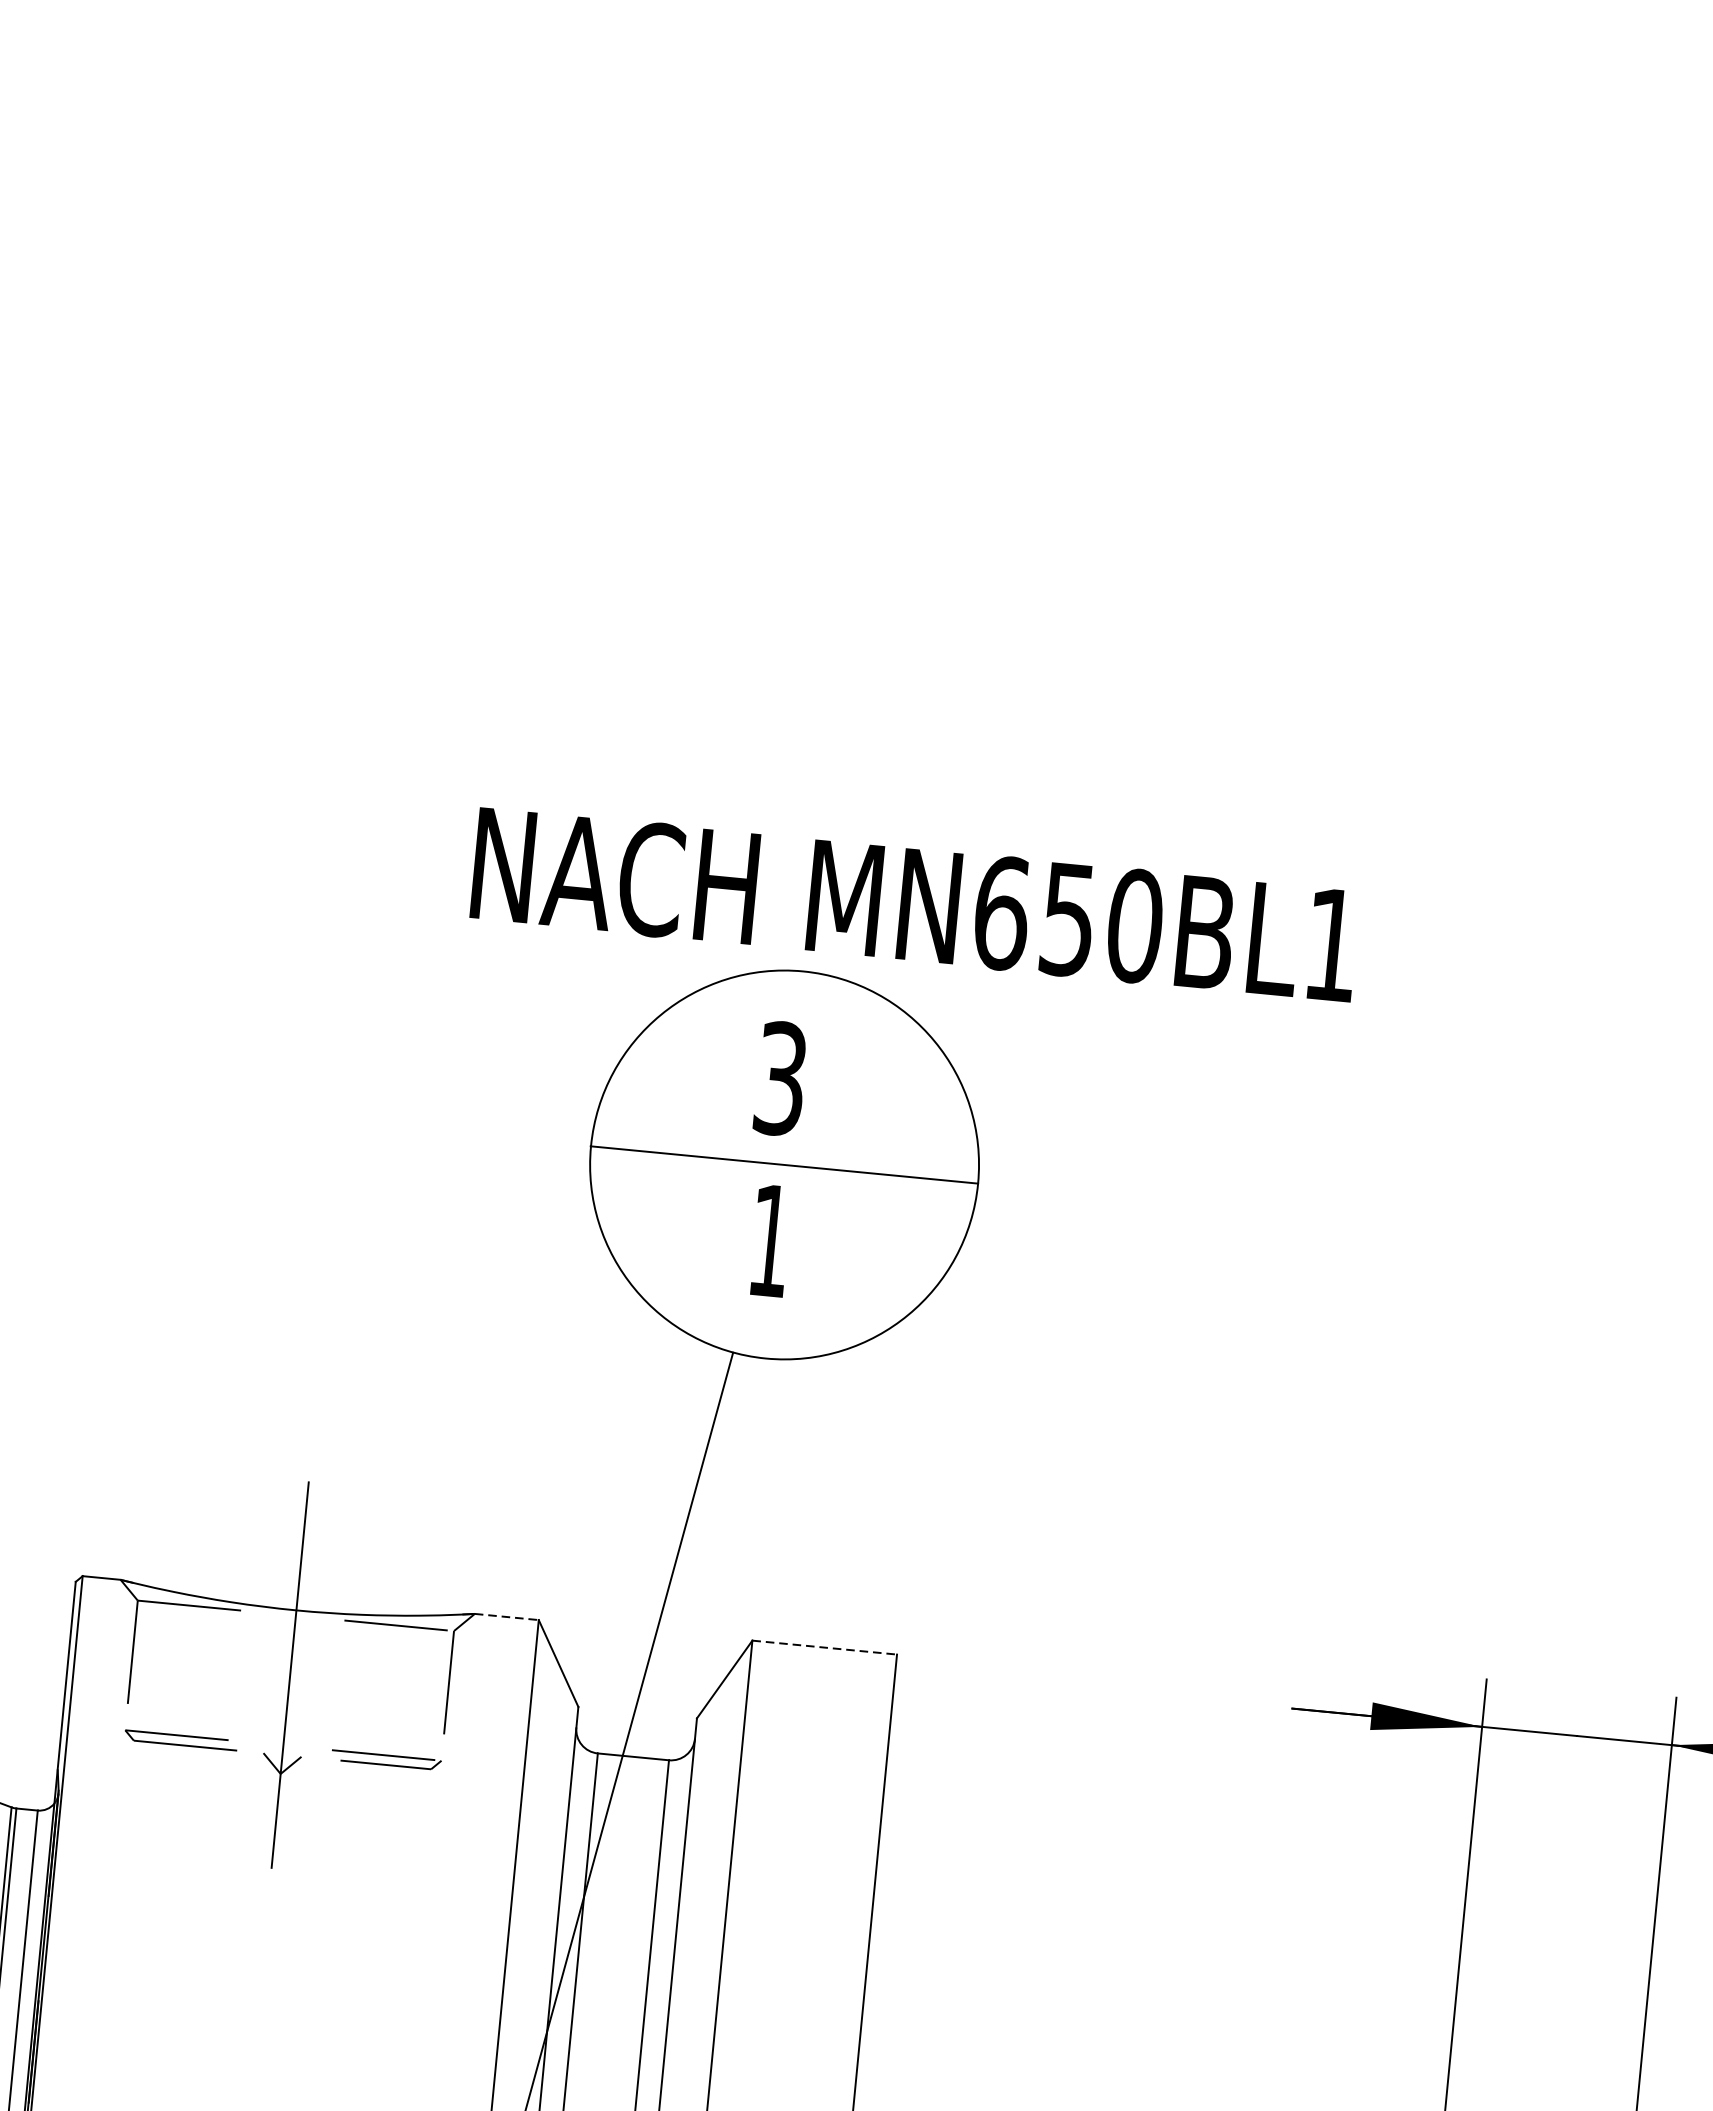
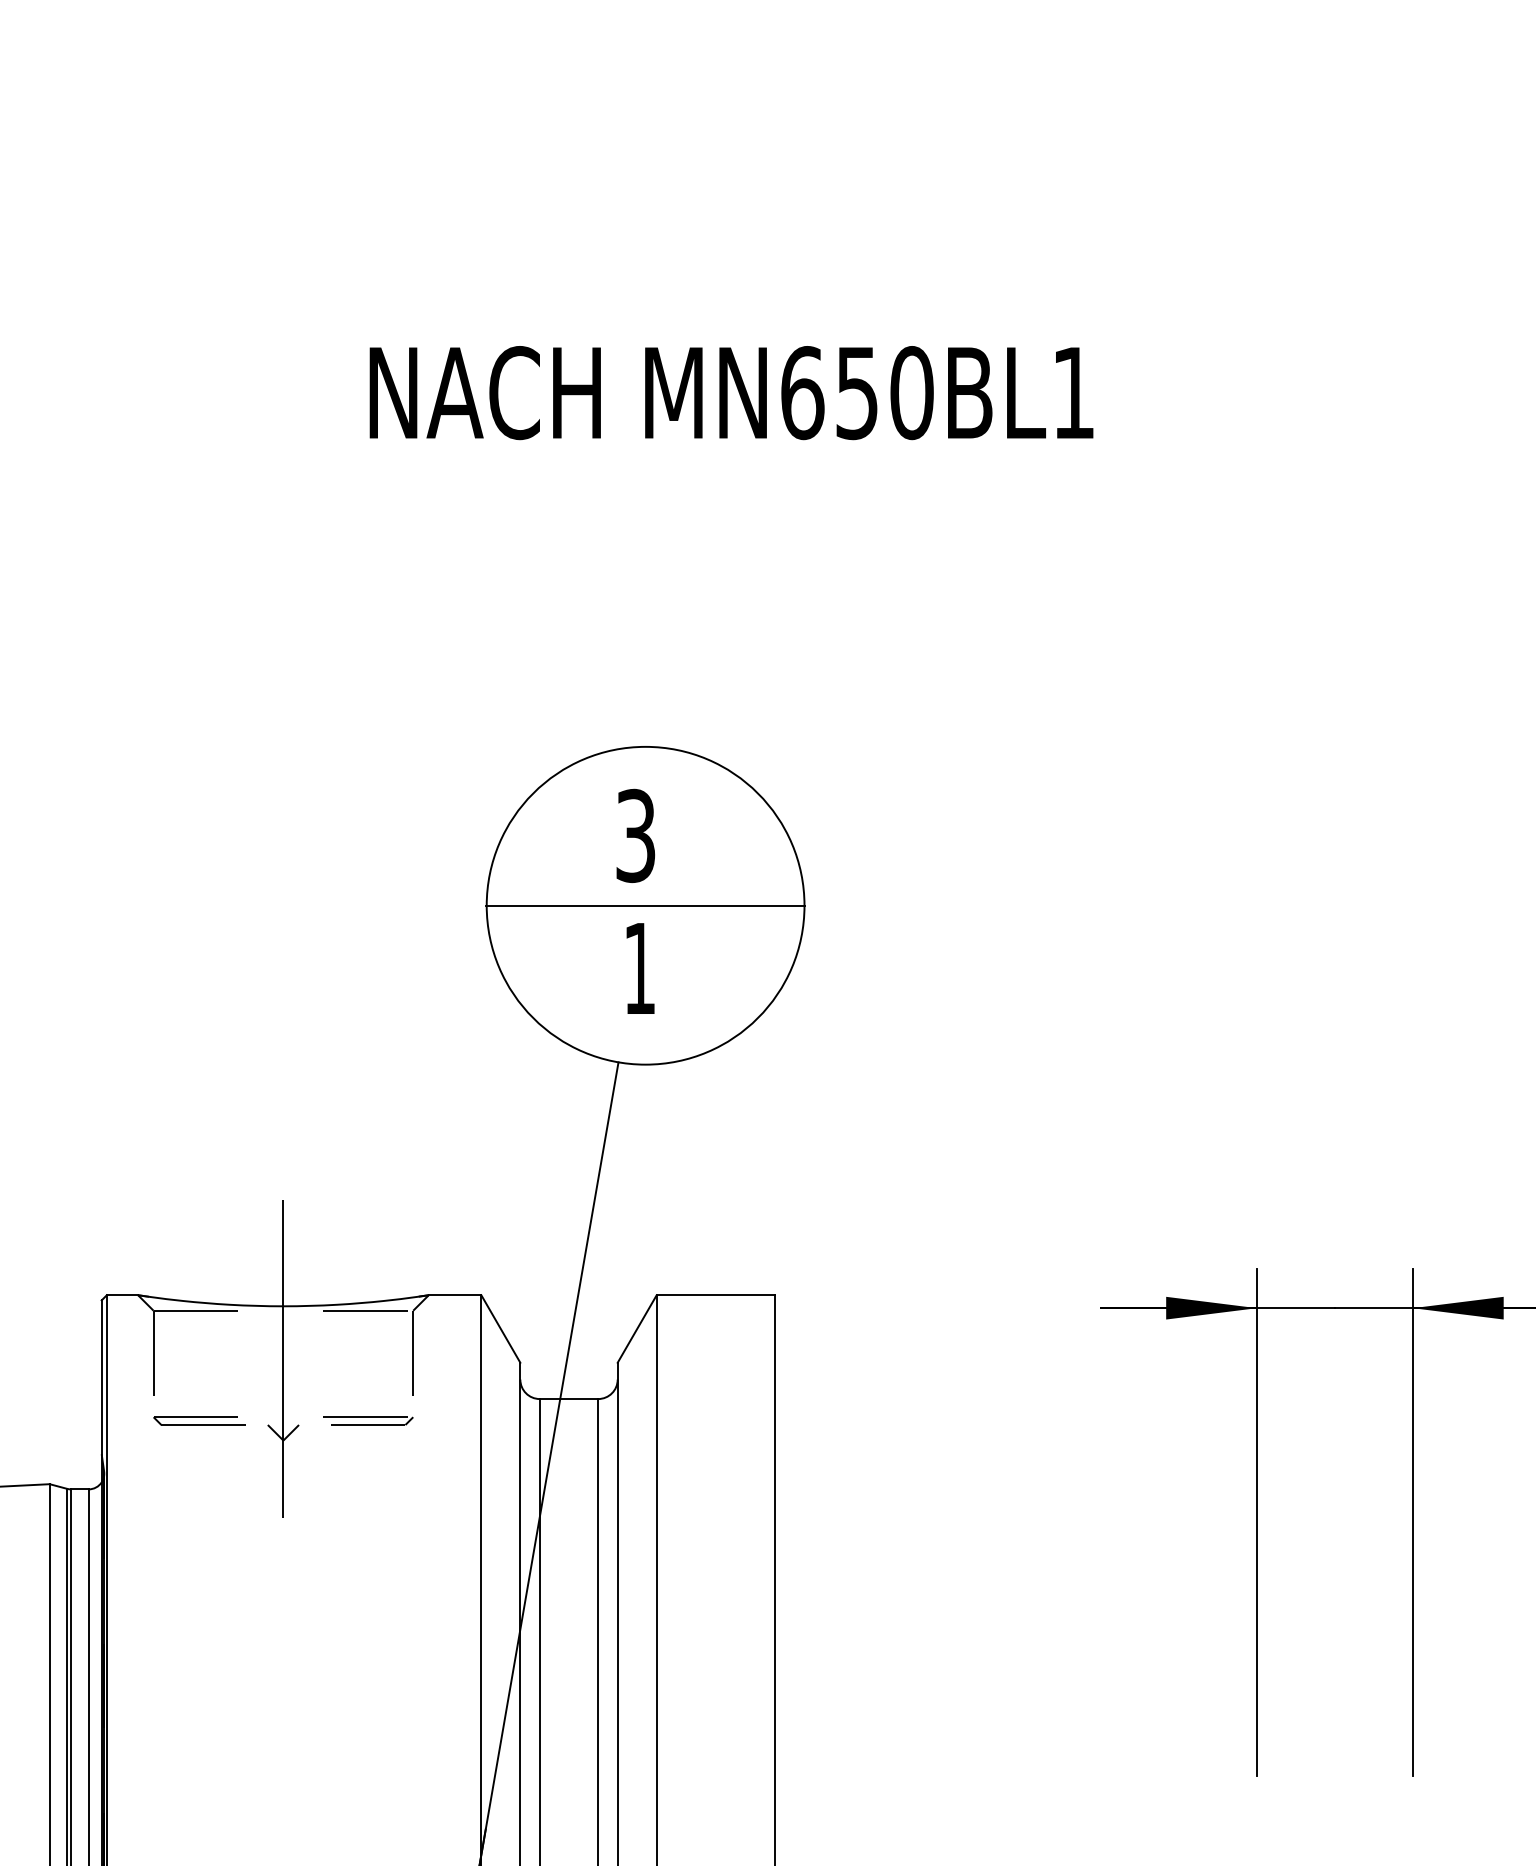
text: (915, 905) -> (731, 393), moved
line: (507, 1617) -> (455, 1295), dashed -> solid
line: (825, 1648) -> (716, 1295), dashed -> solid

